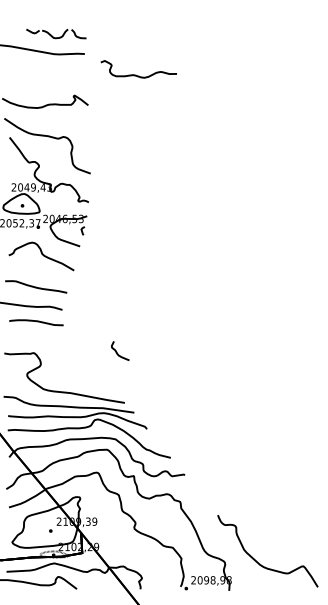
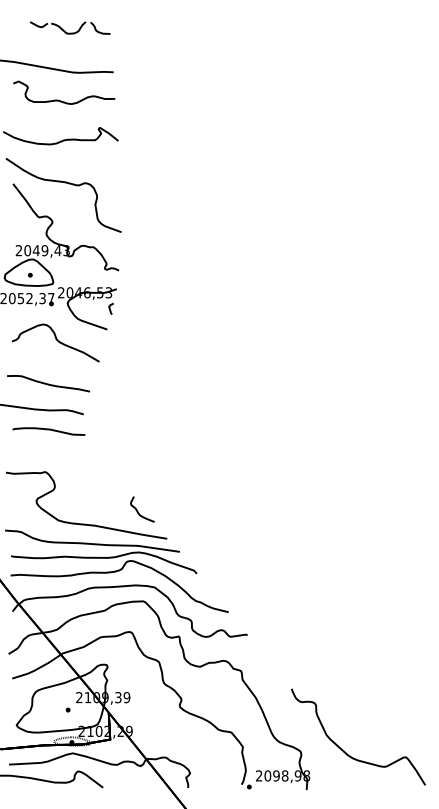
part: (56, 34) -> (70, 28), moved
curve: (135, 74) -> (59, 99), moved
curve: (117, 352) -> (138, 511), moved

